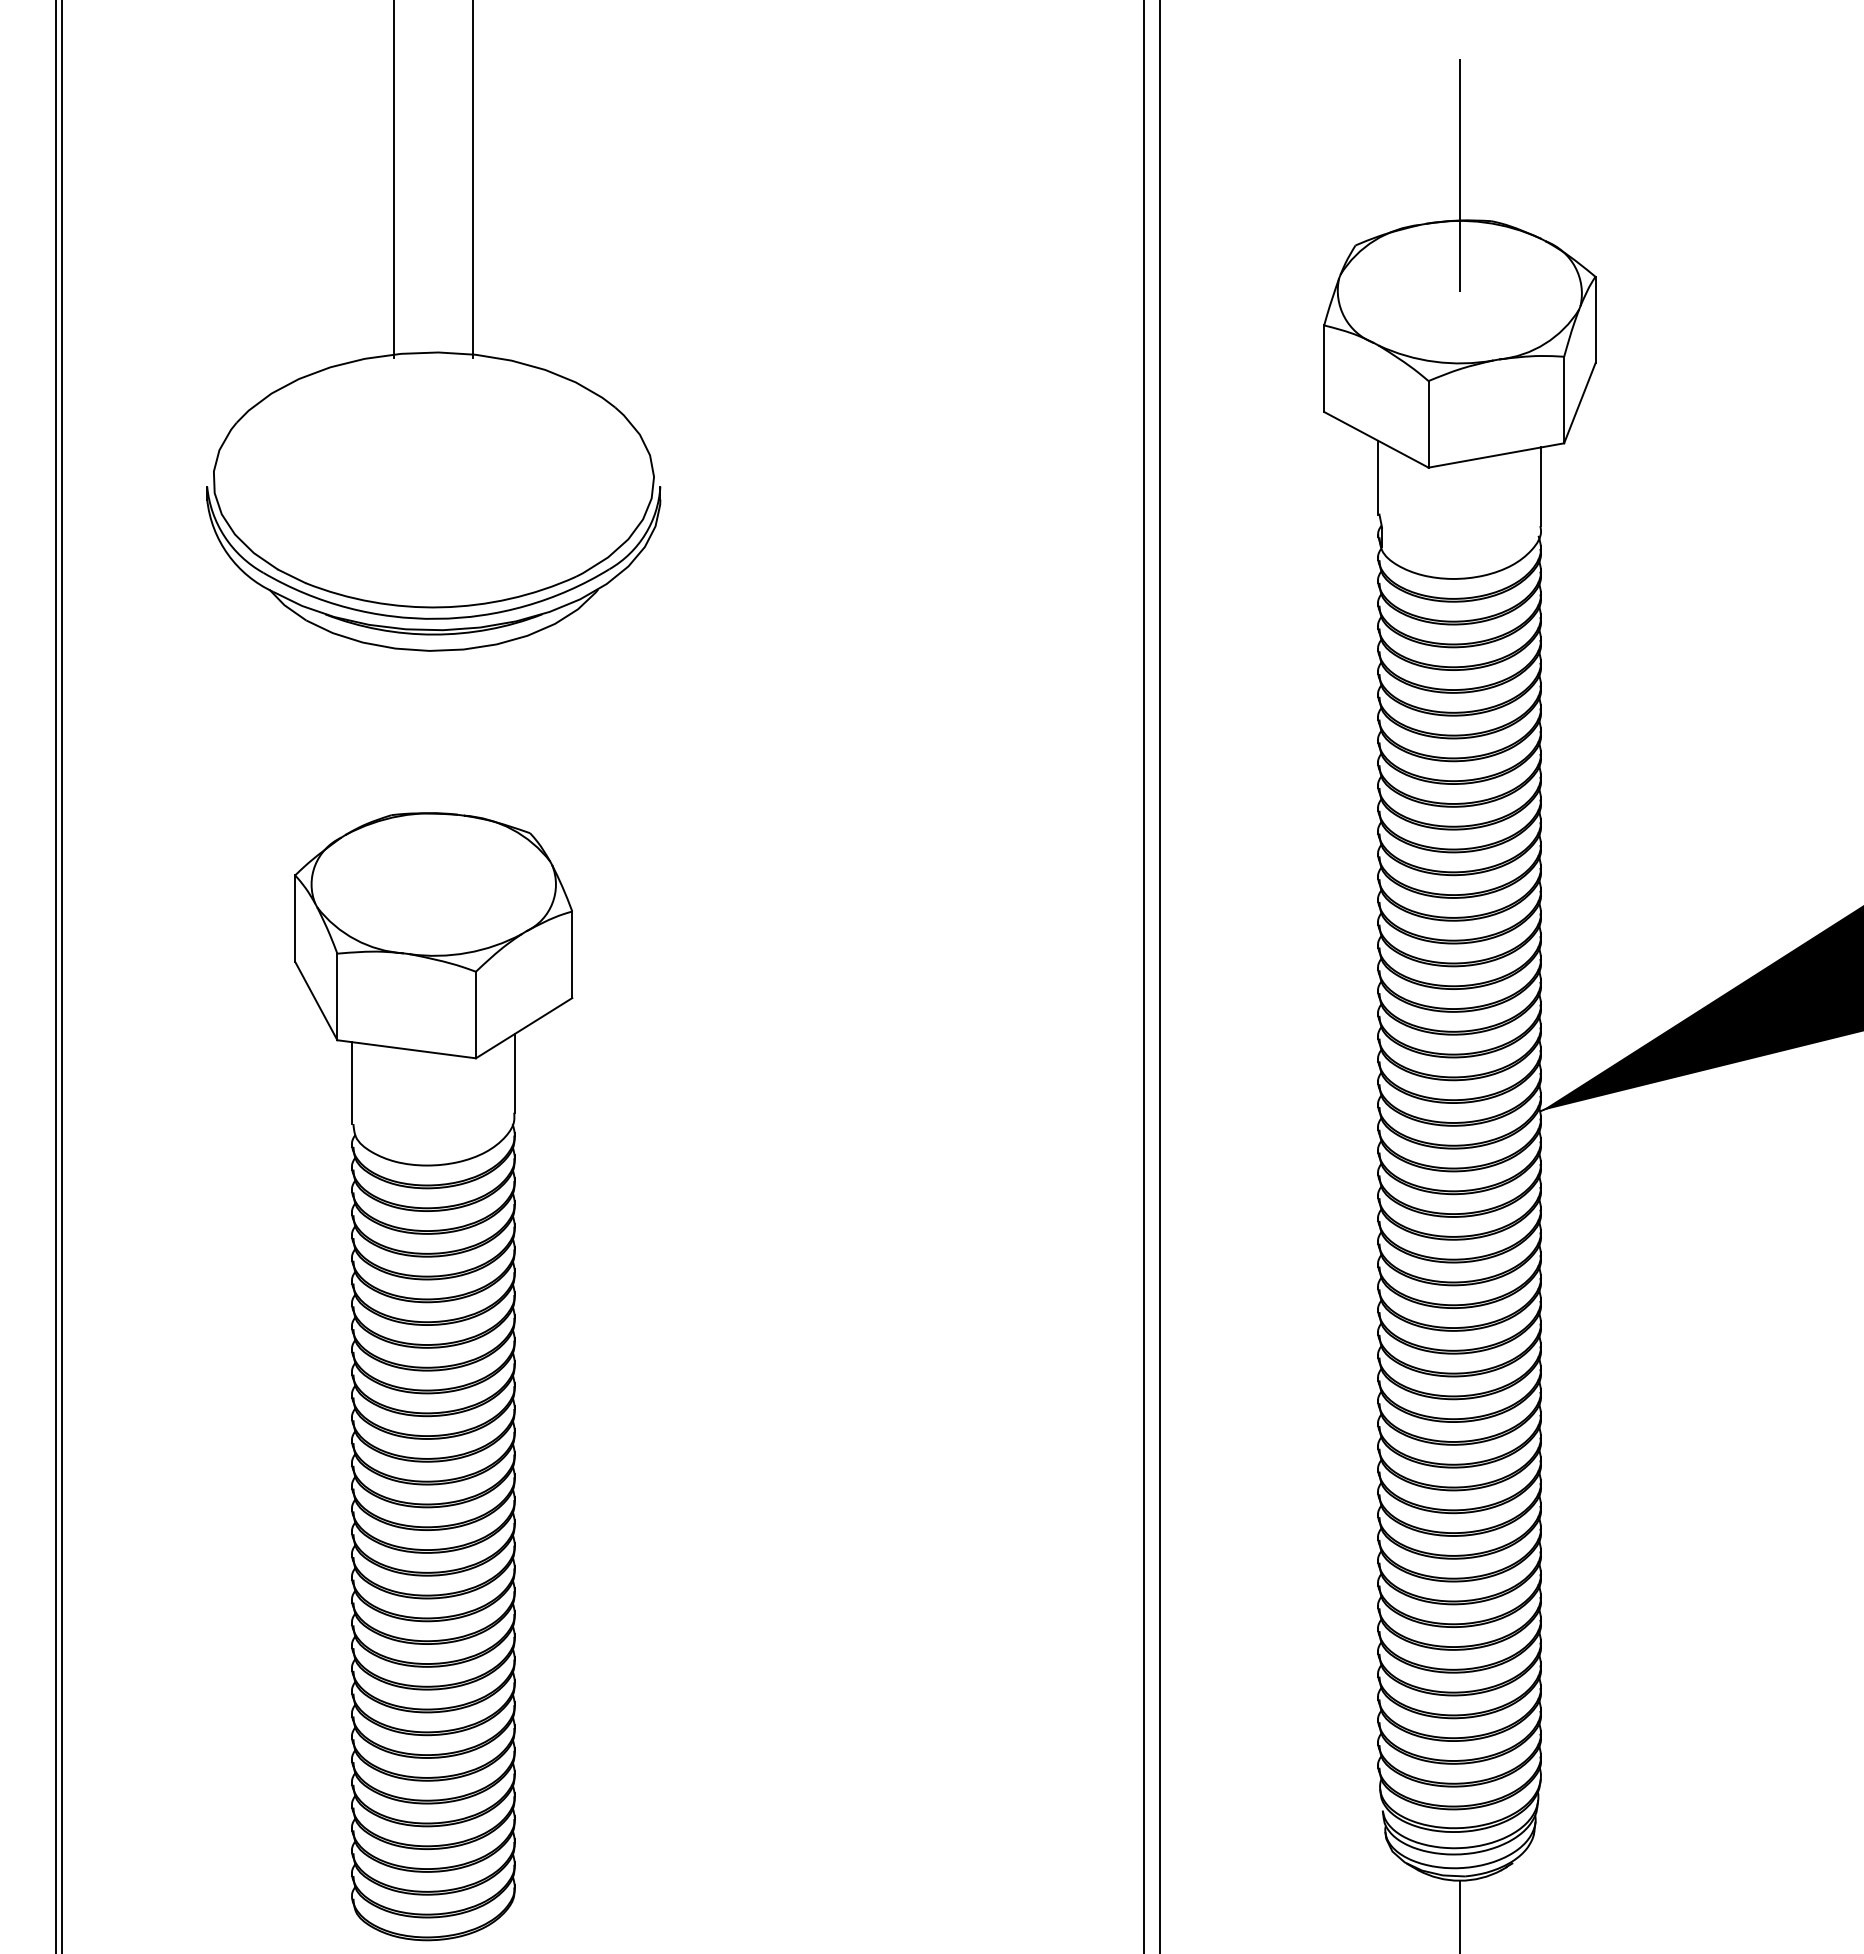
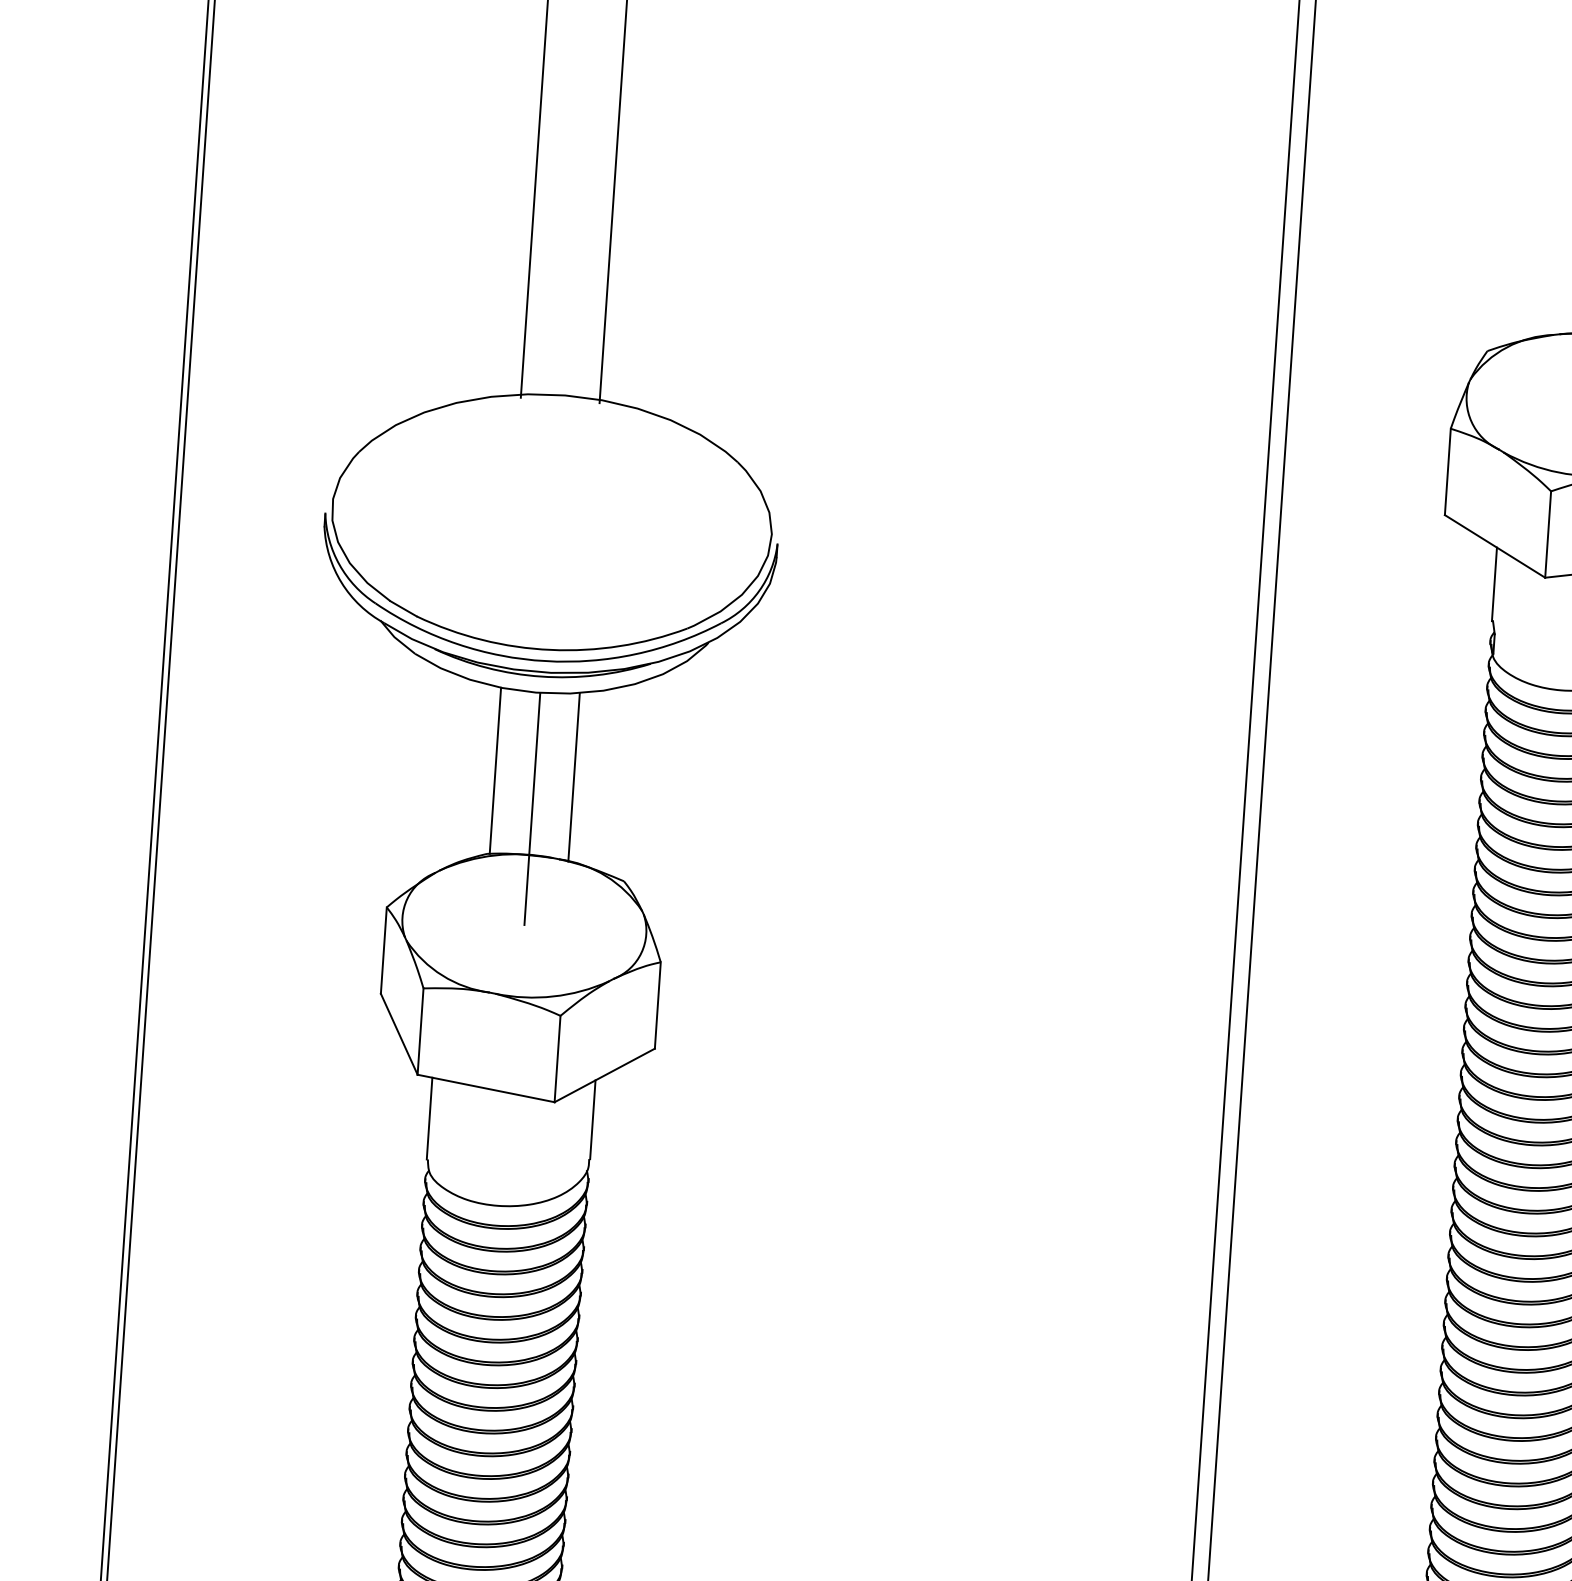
line: (394, 731) -> (495, 770), added
line: (473, 732) -> (574, 776), added
line: (433, 767) -> (532, 809), added

